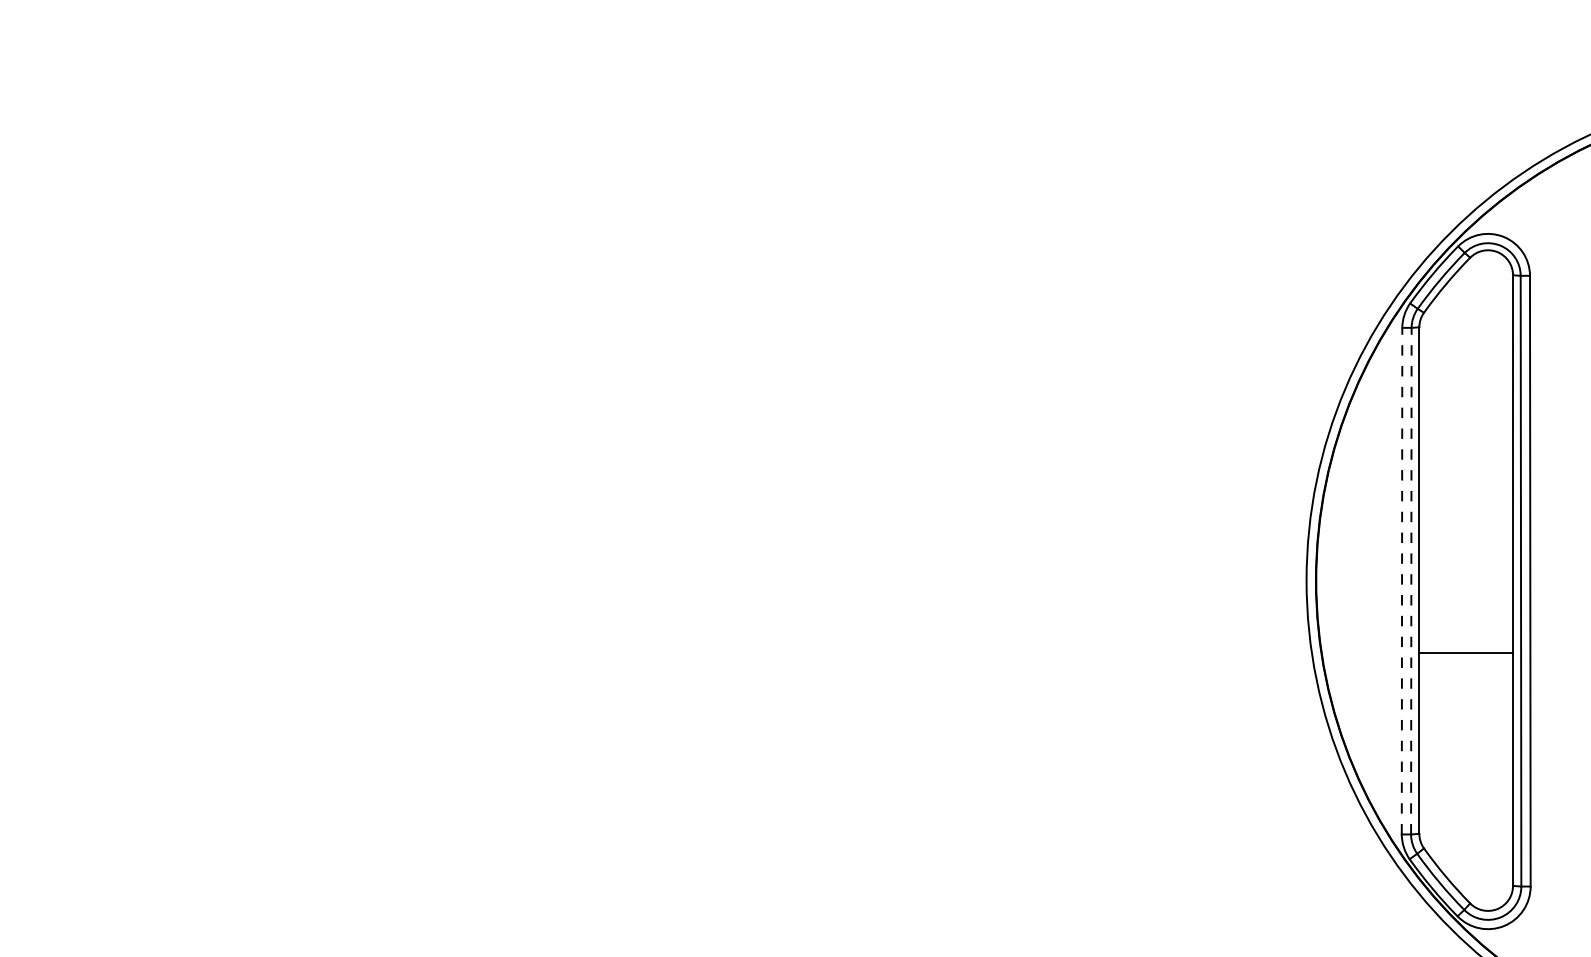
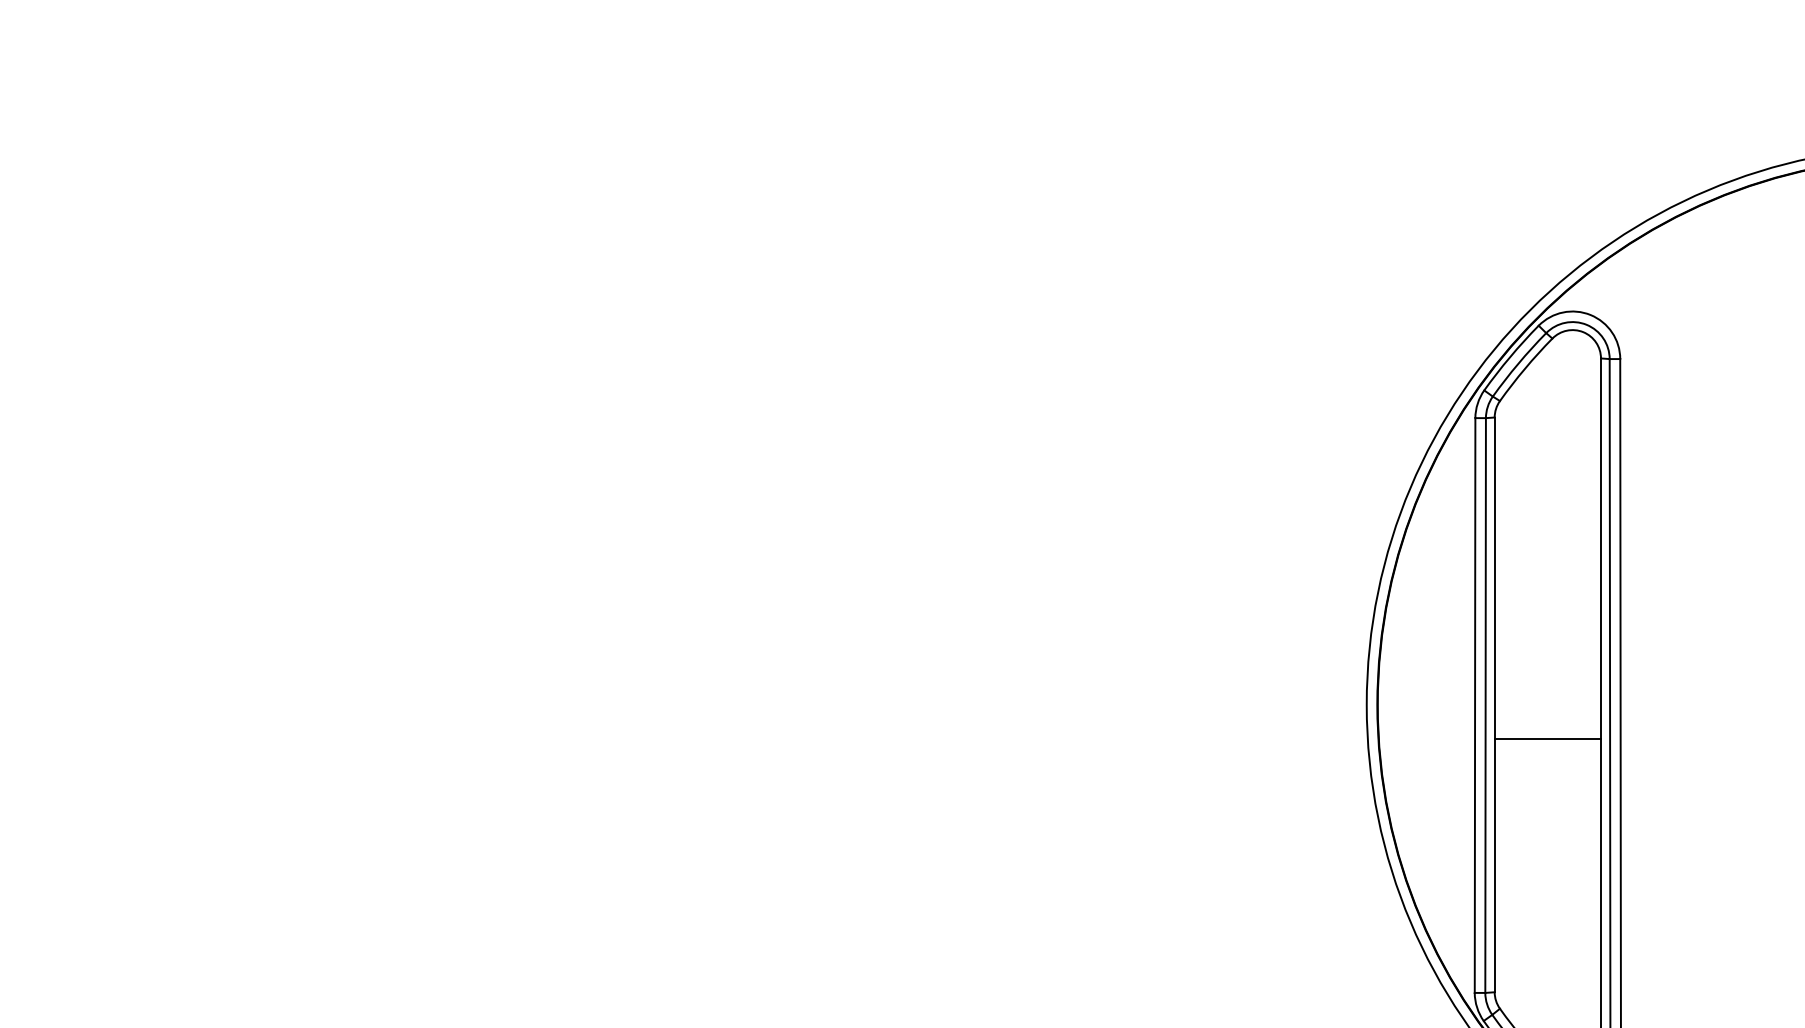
line: (1402, 580) -> (1475, 704), dashed -> solid
line: (1411, 580) -> (1485, 704), dashed -> solid
line: (1466, 653) -> (1548, 738), moved

